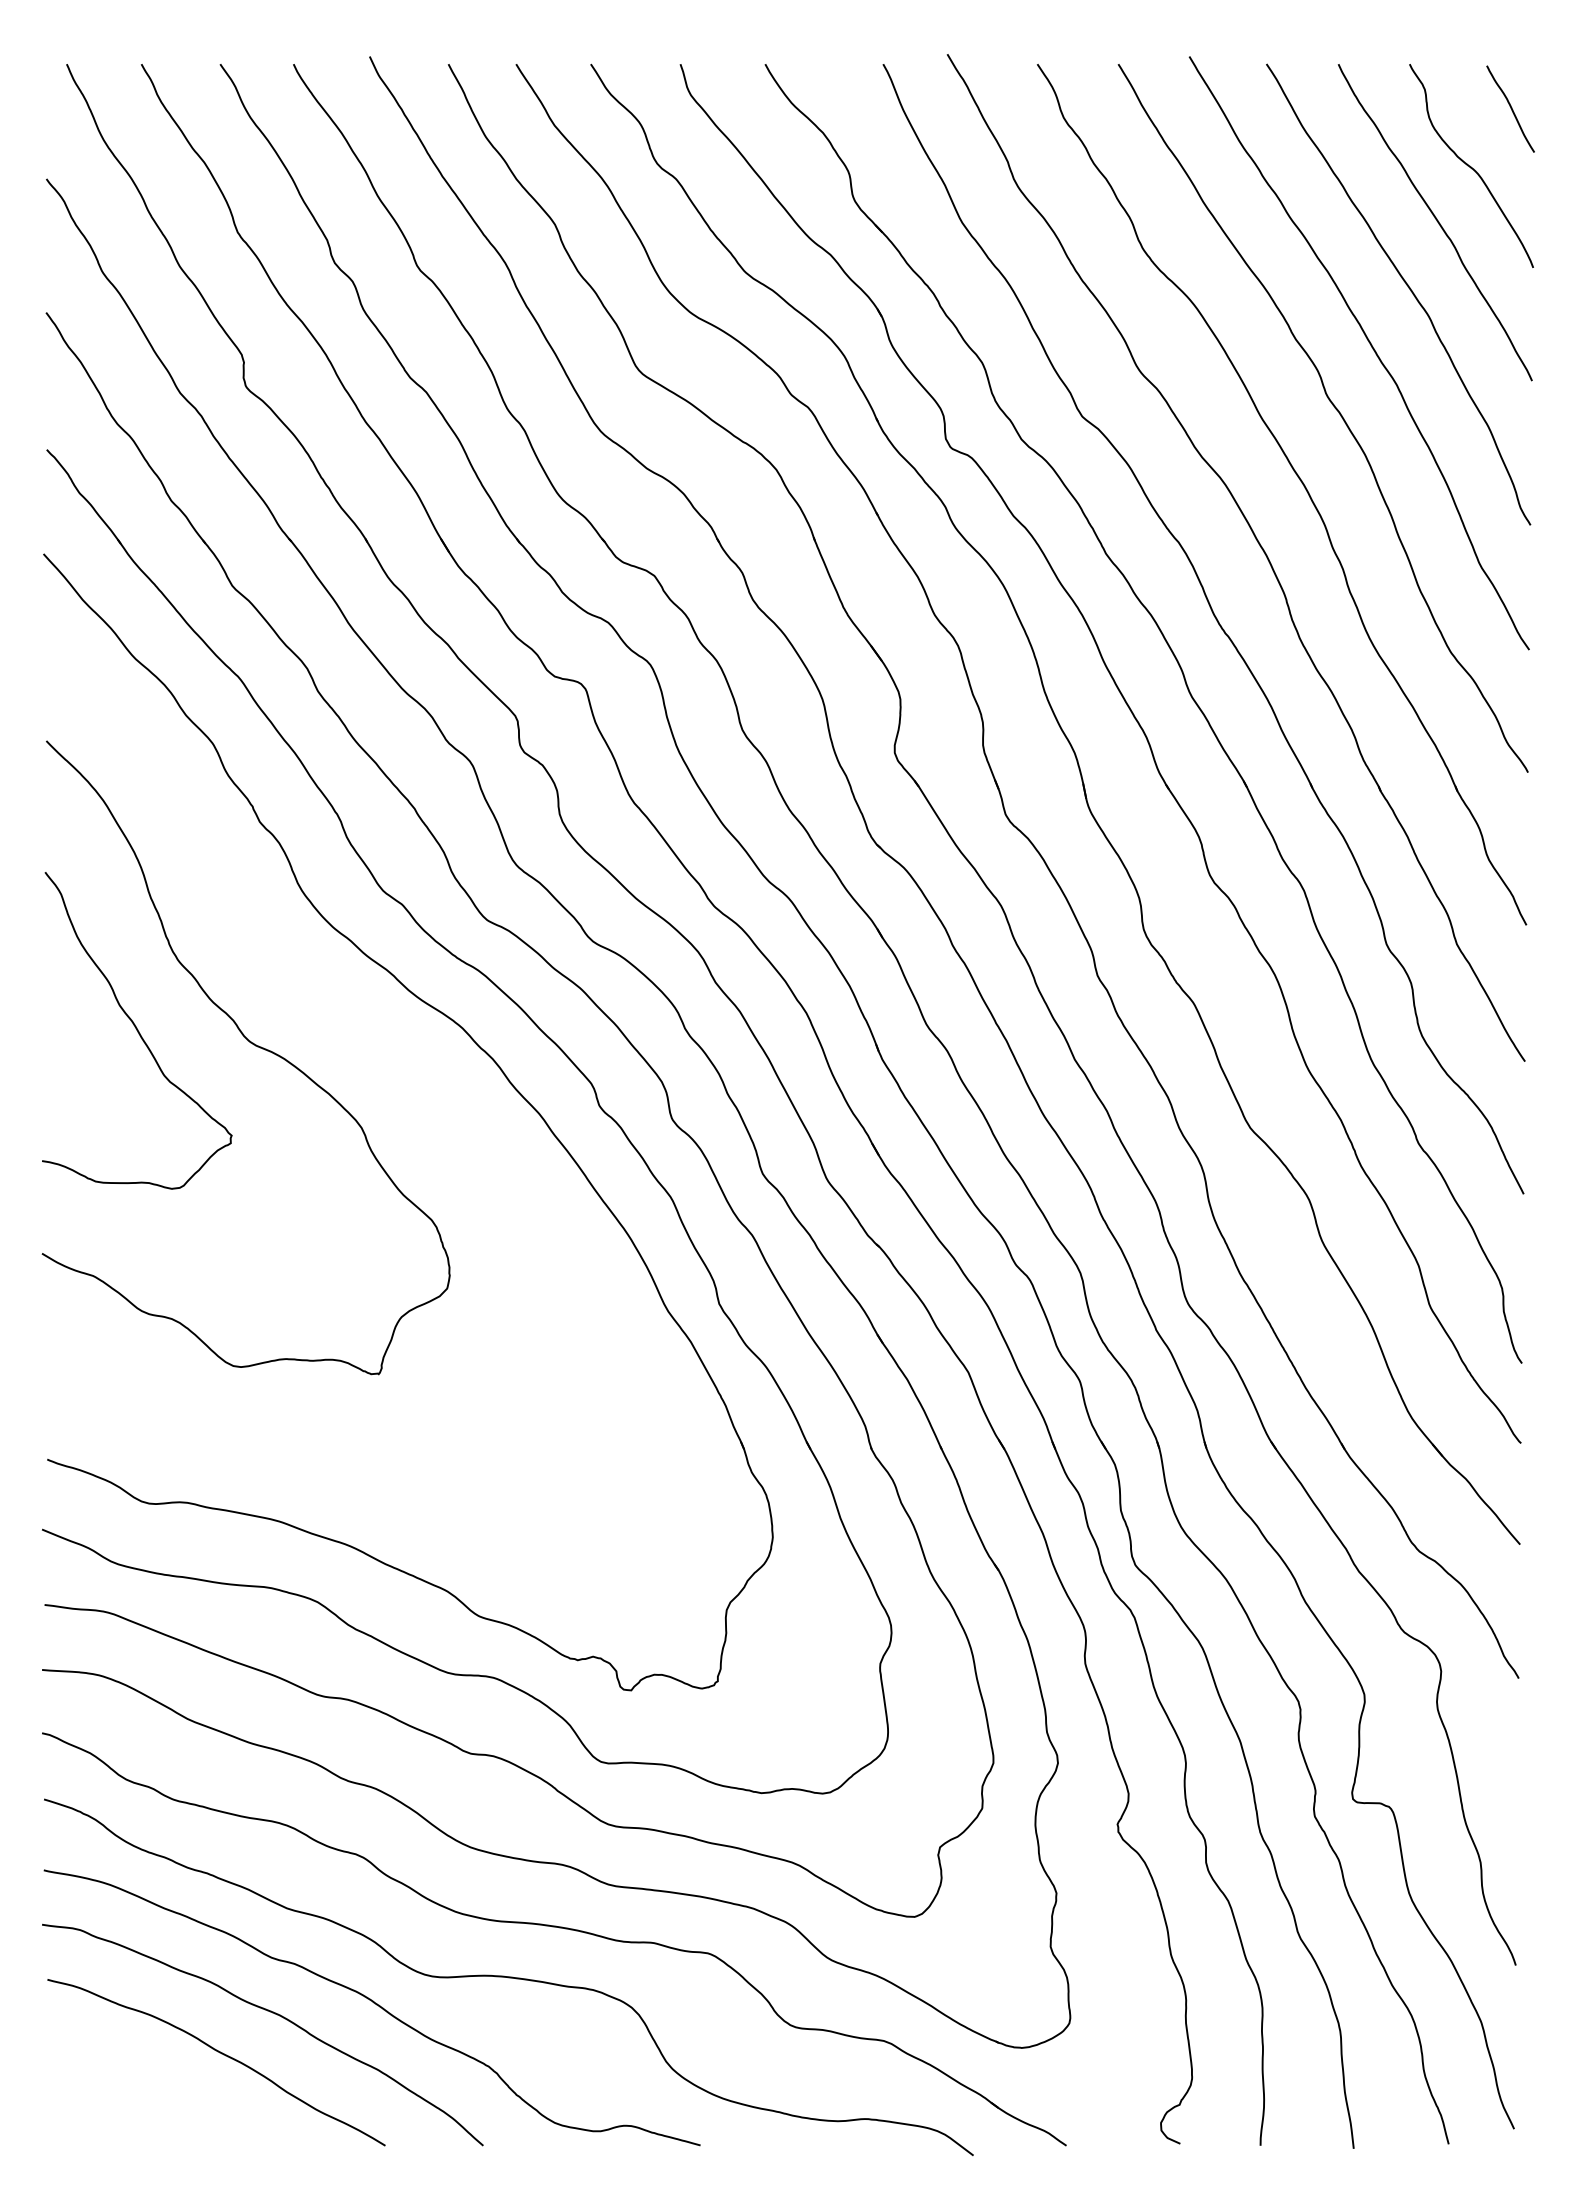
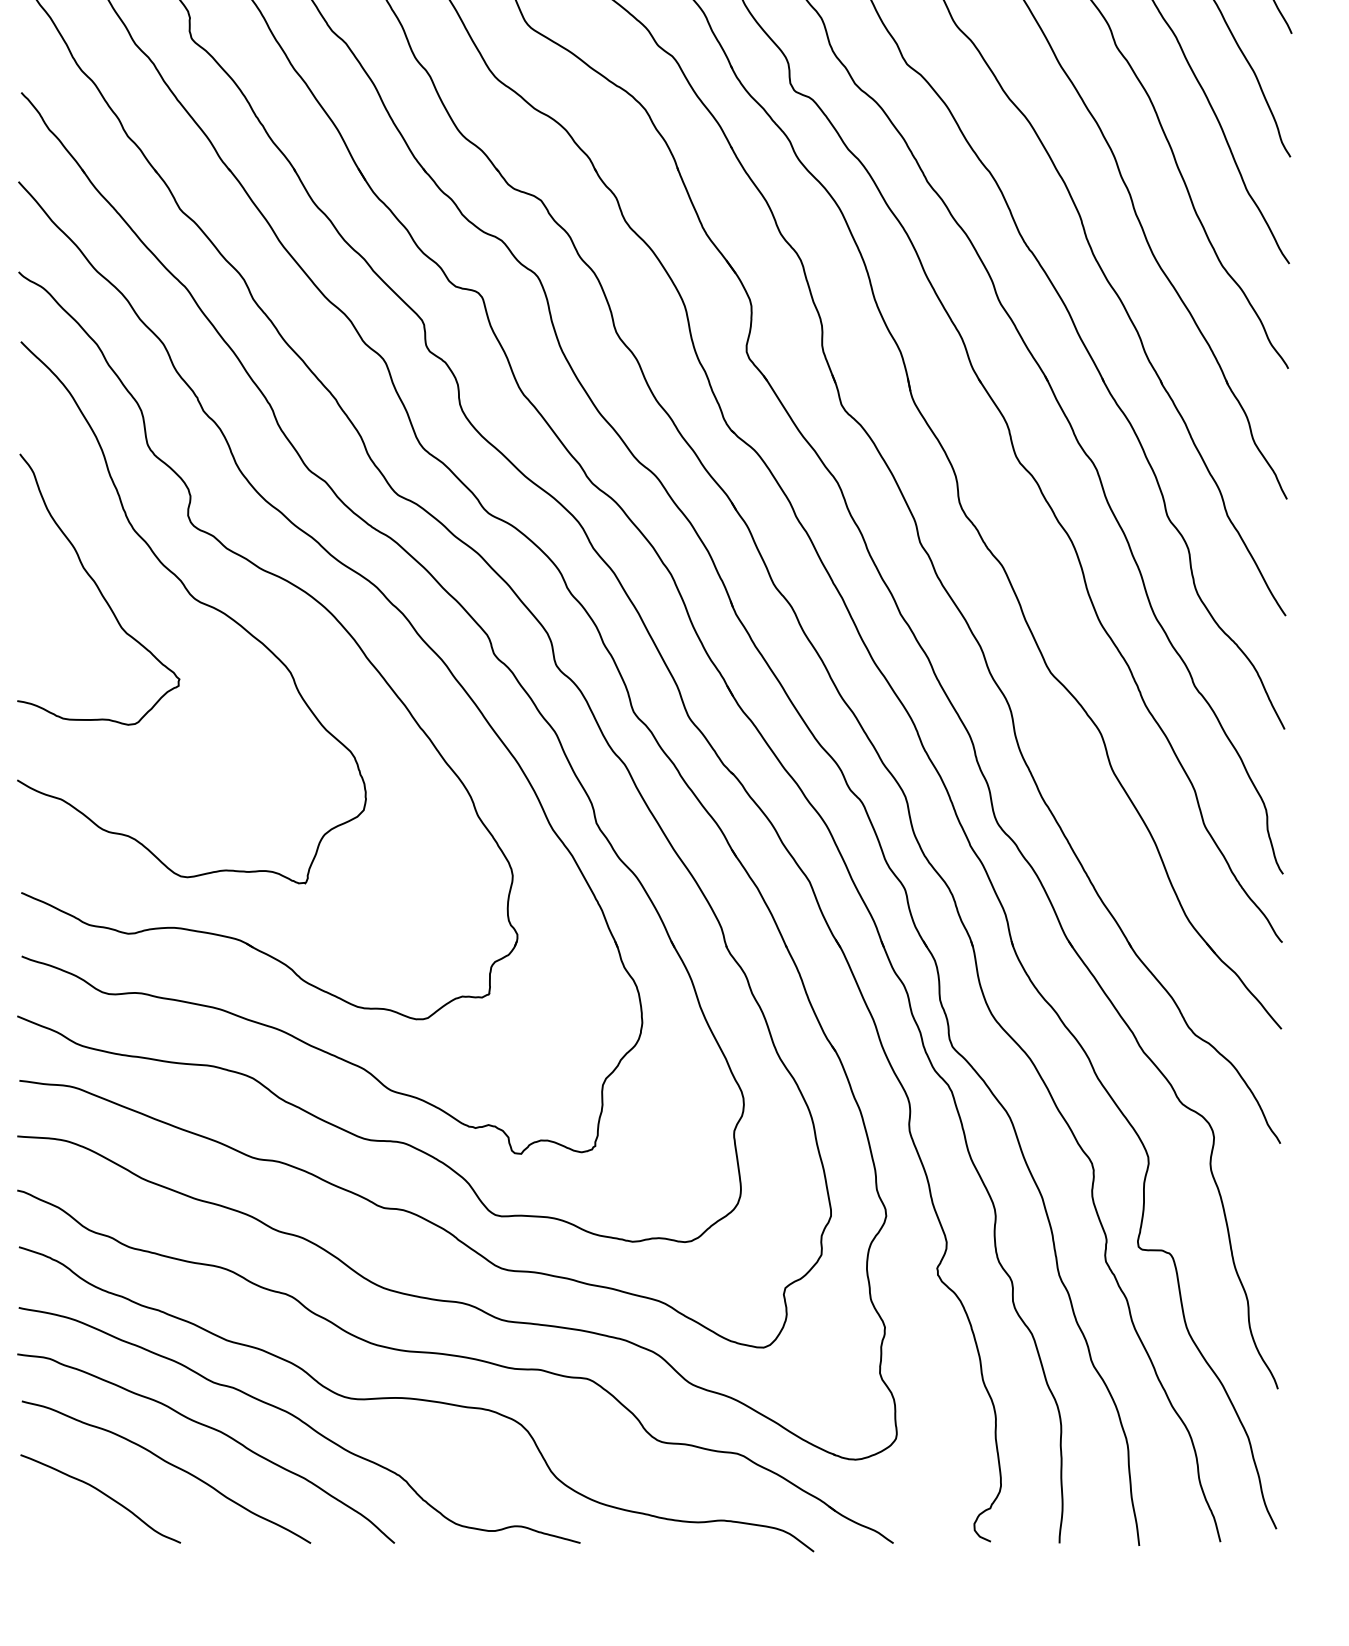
part: (374, 1032) -> (301, 591), added
curve: (142, 2088) -> (103, 1494), added

